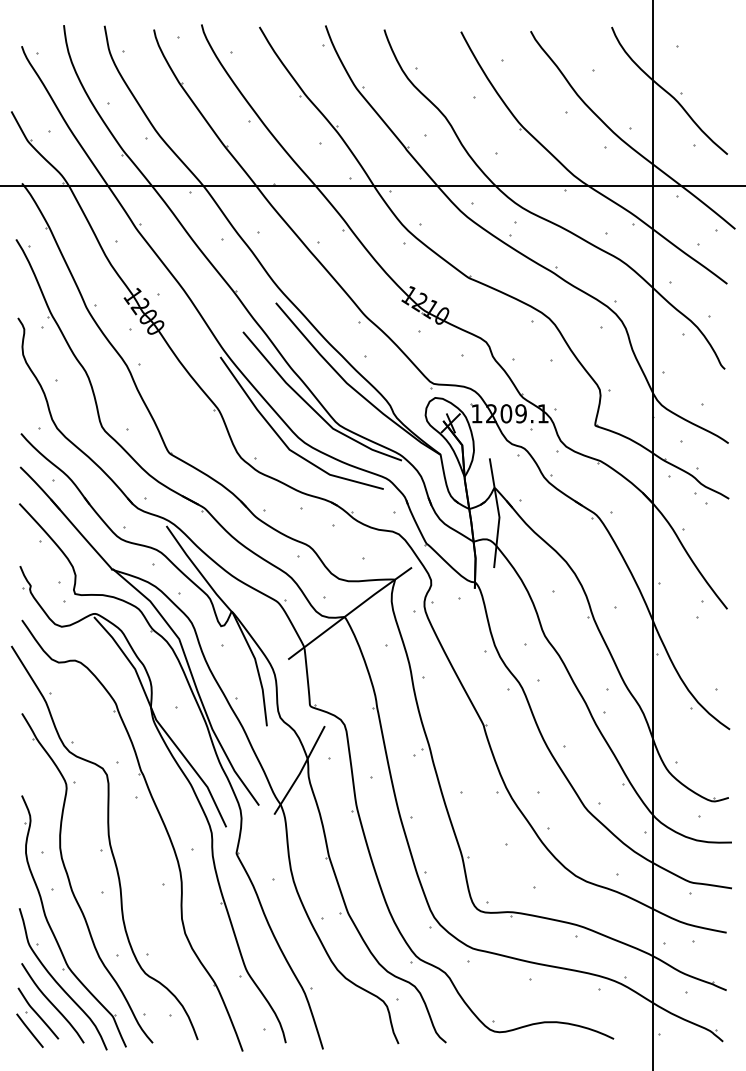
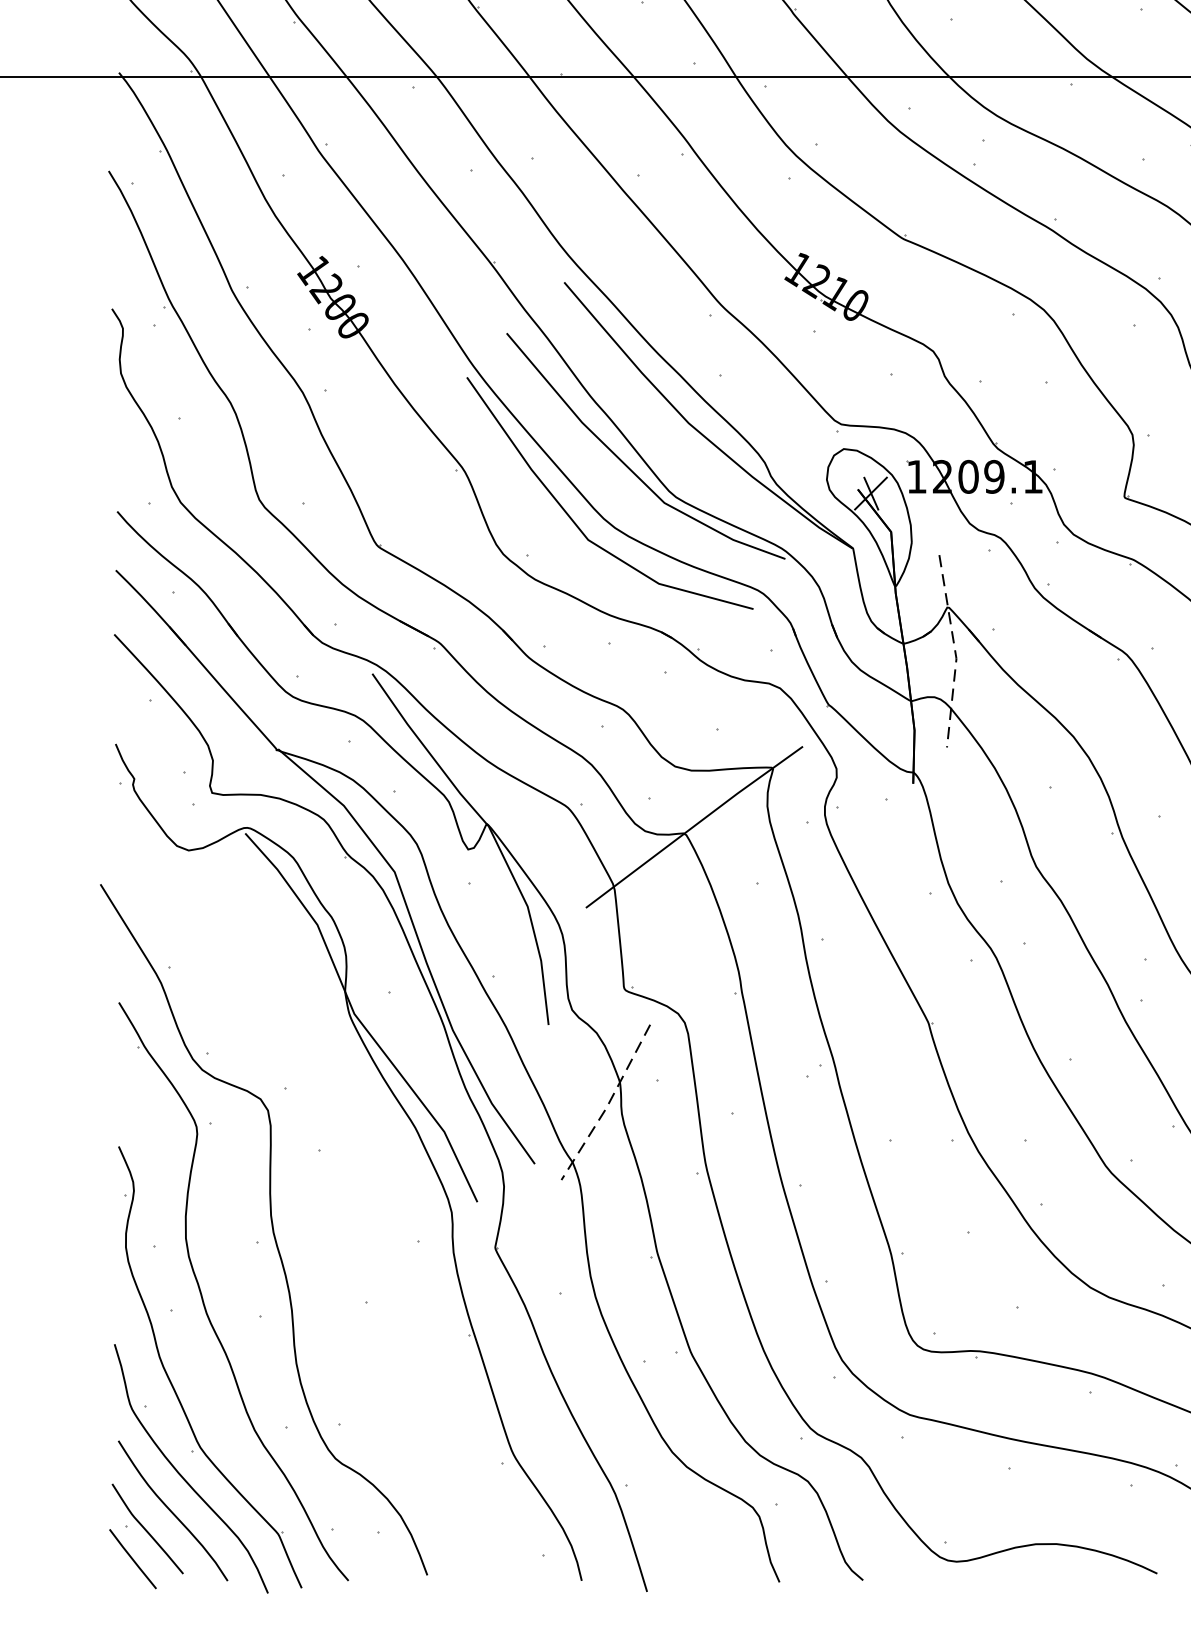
line: (498, 513) -> (954, 651), solid -> dashed
line: (300, 772) -> (607, 1106), solid -> dashed
part: (161, 821) -> (363, 1192), removed

